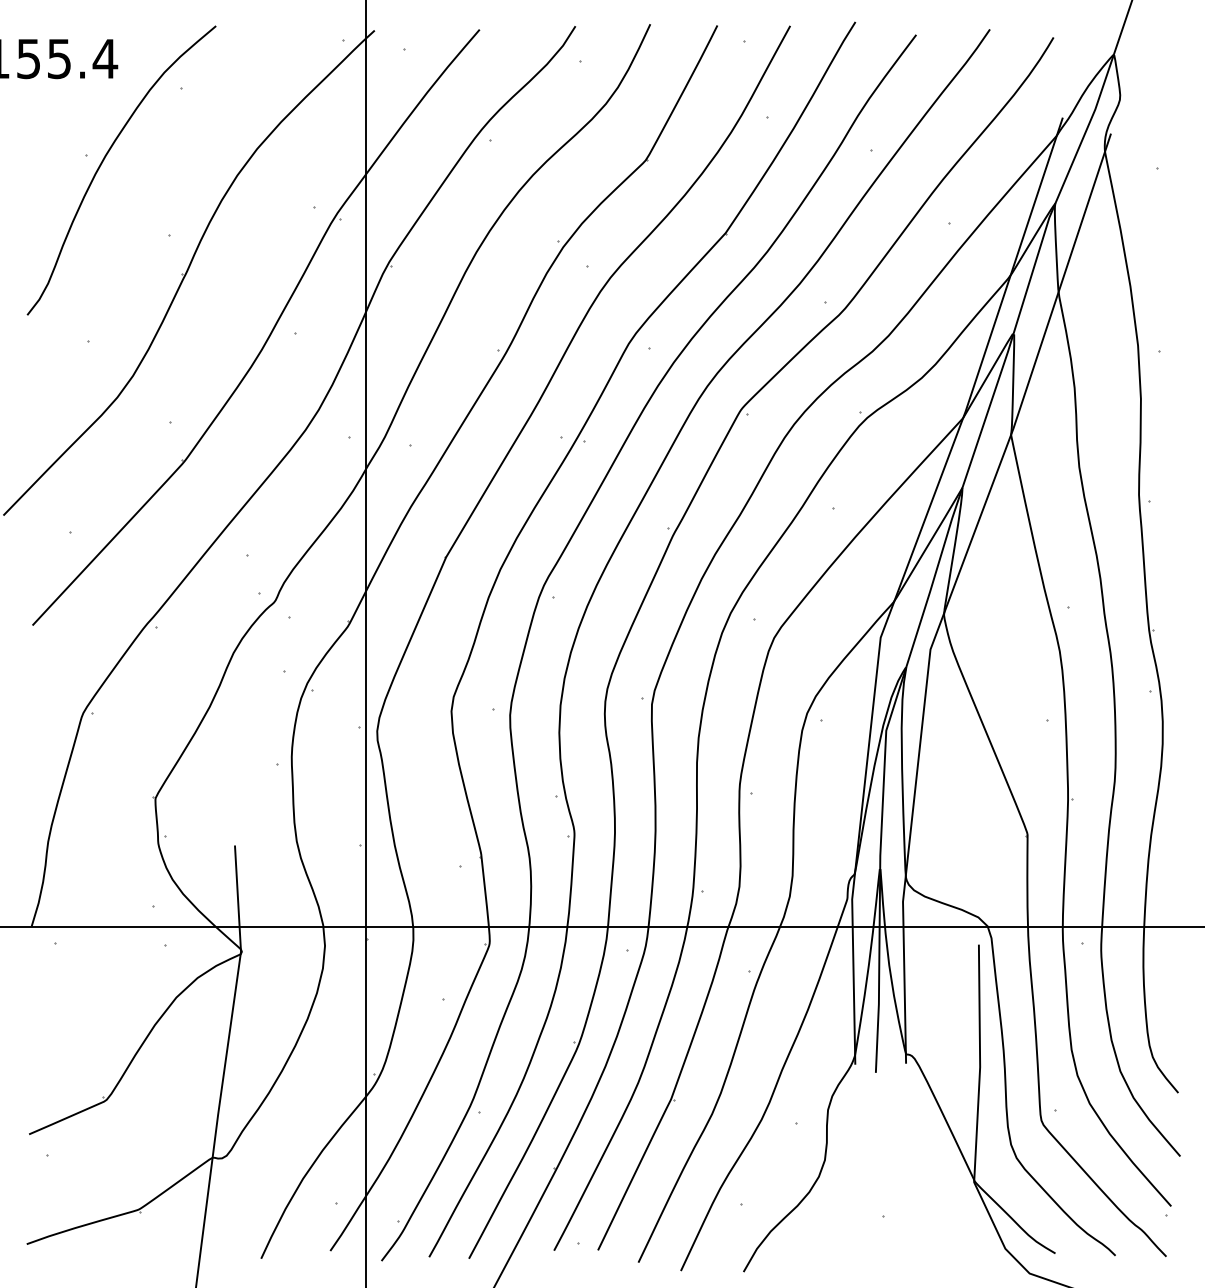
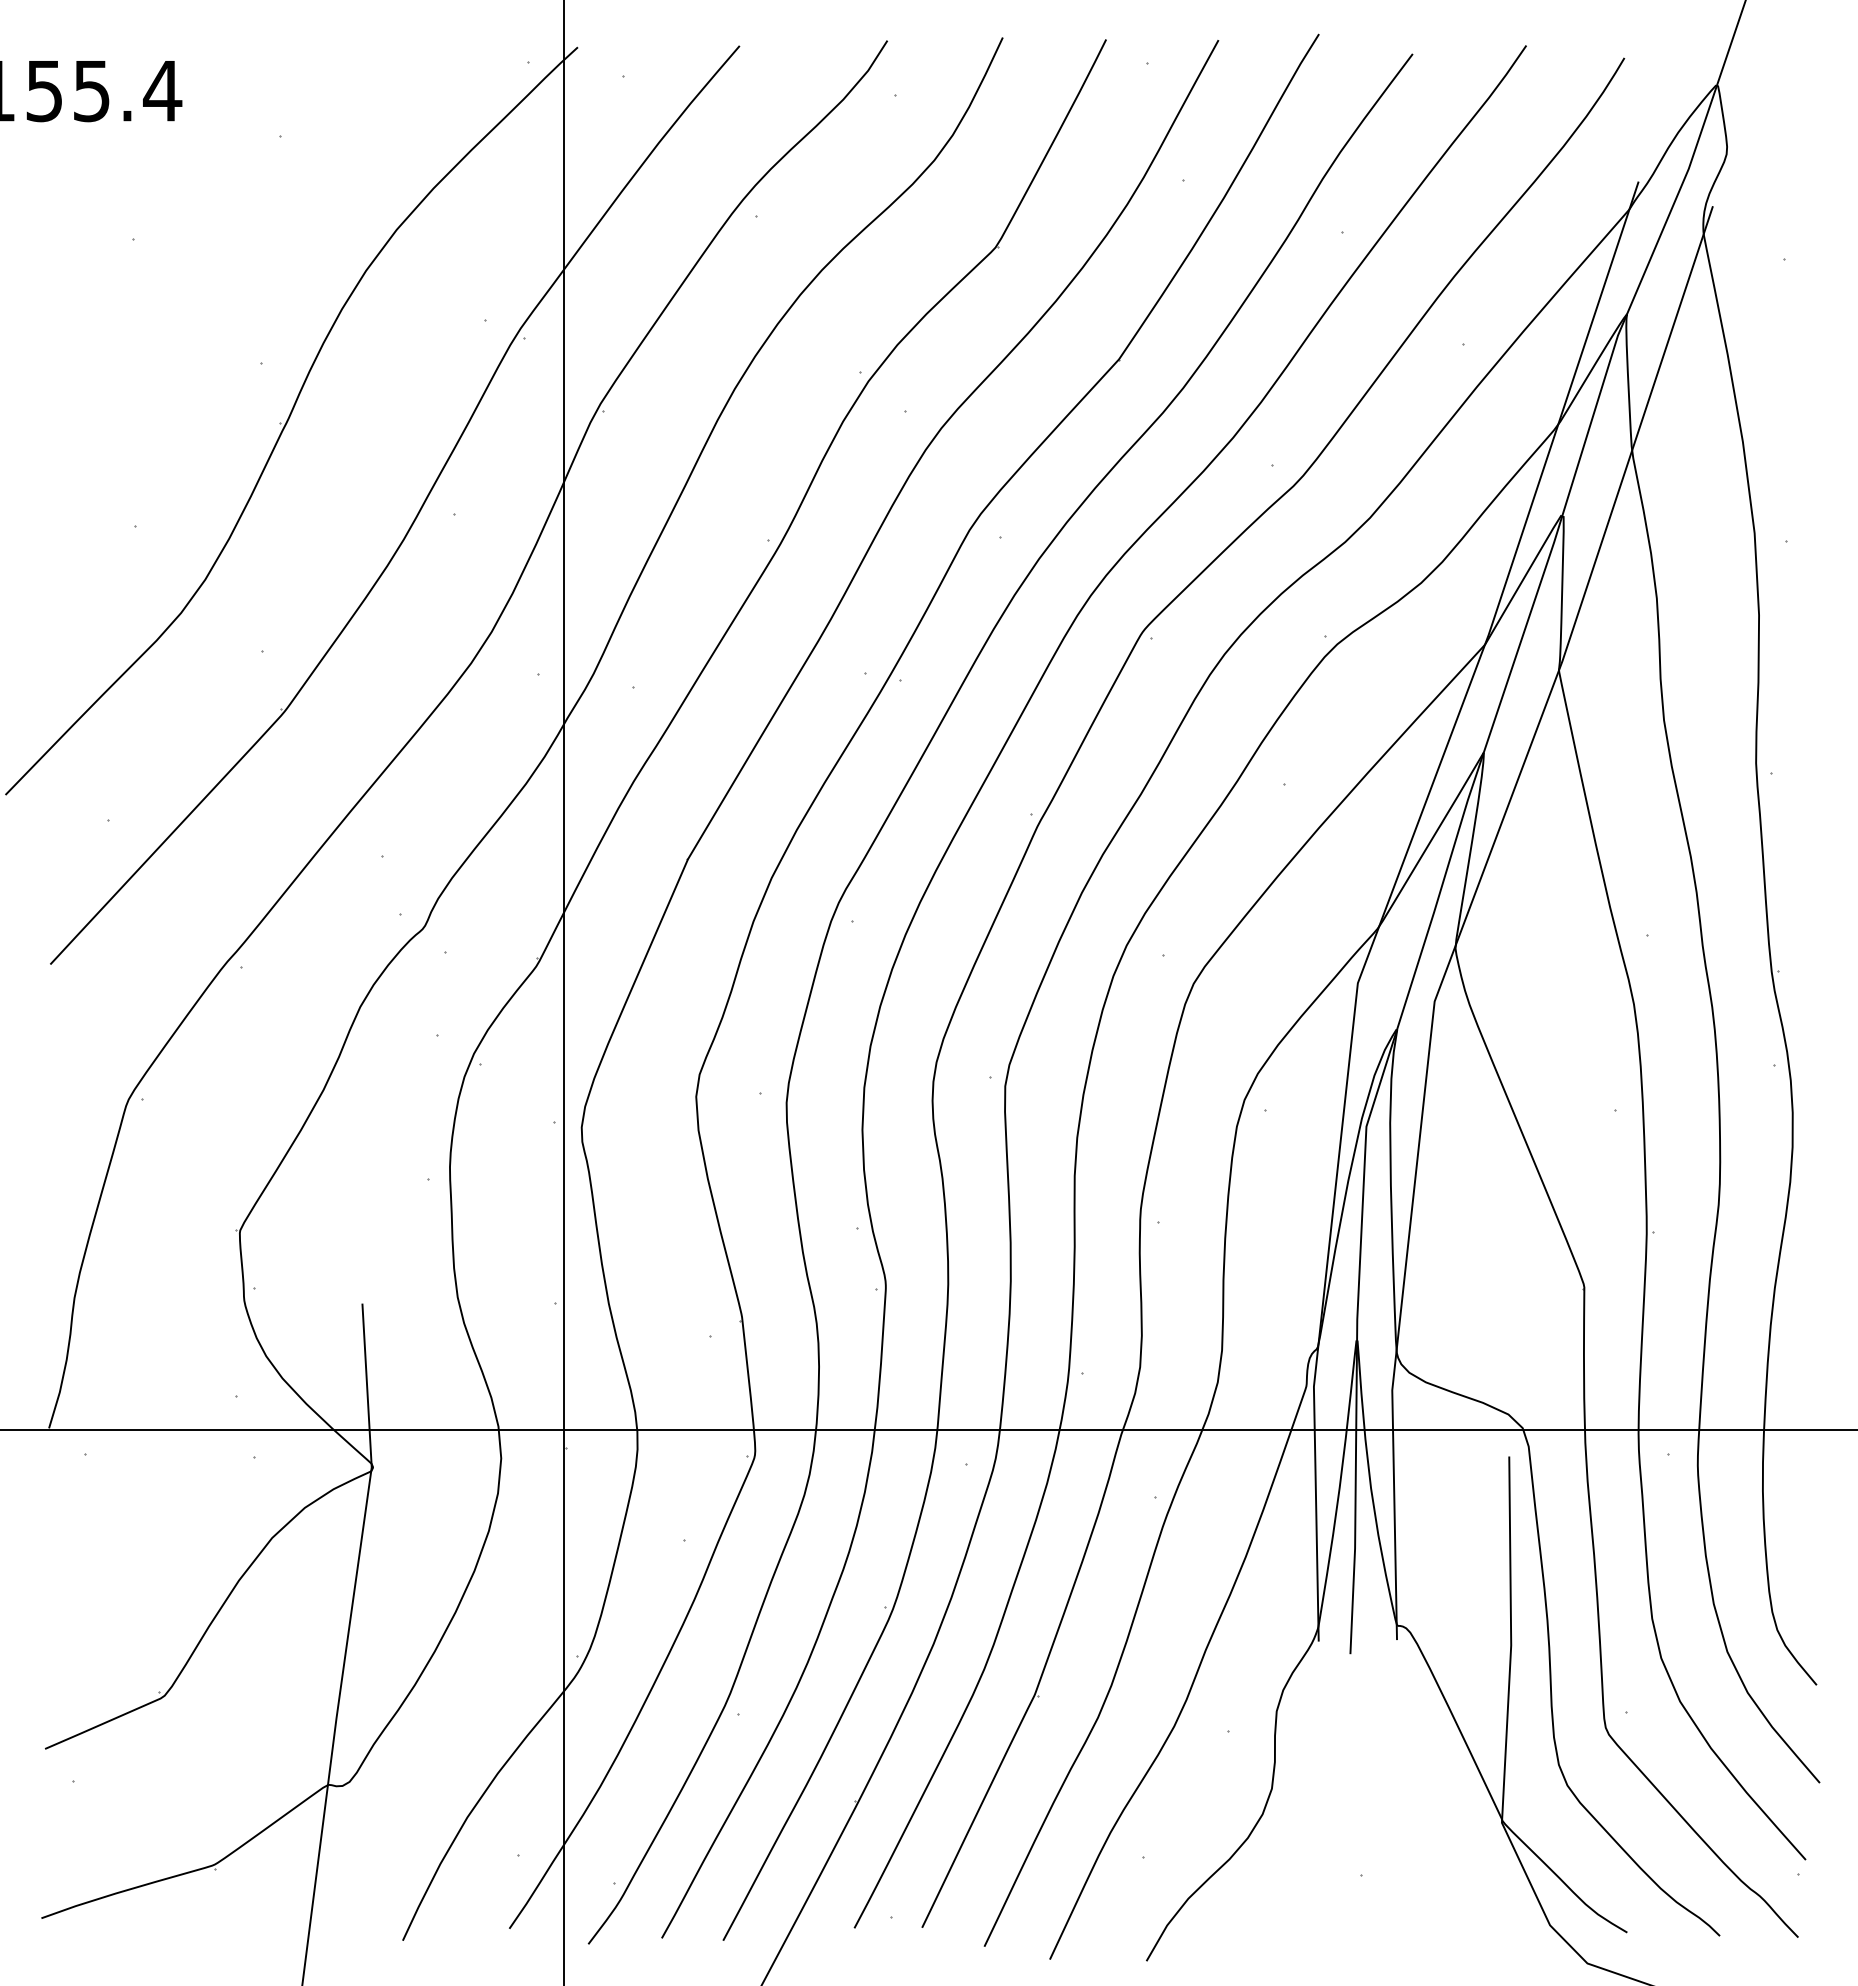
curve: (104, 160) -> (161, 247), removed

